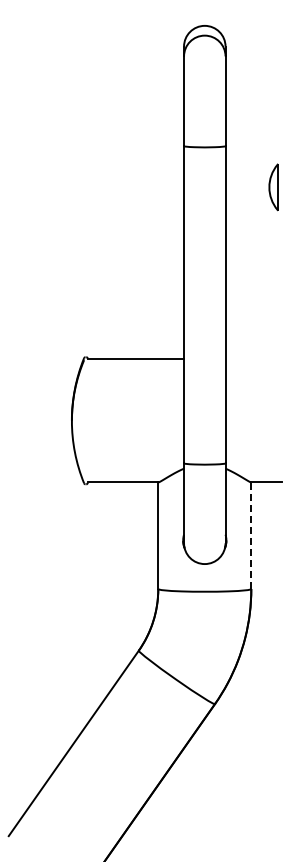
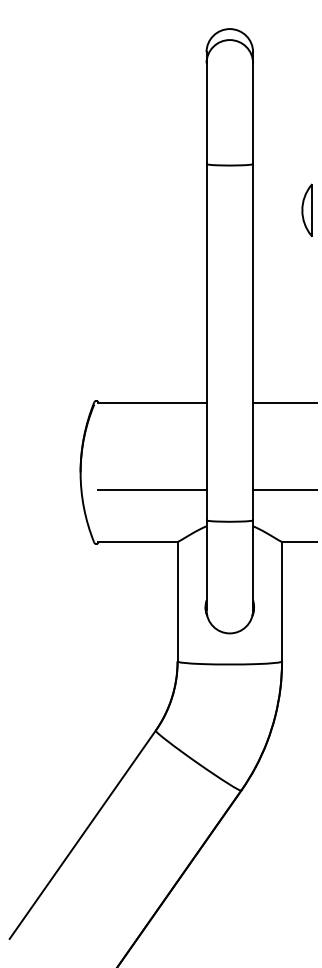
line: (253, 359) -> (284, 403), added
line: (135, 436) -> (152, 490), added
line: (253, 436) -> (284, 490), added
line: (251, 535) -> (282, 601), dashed -> solid

